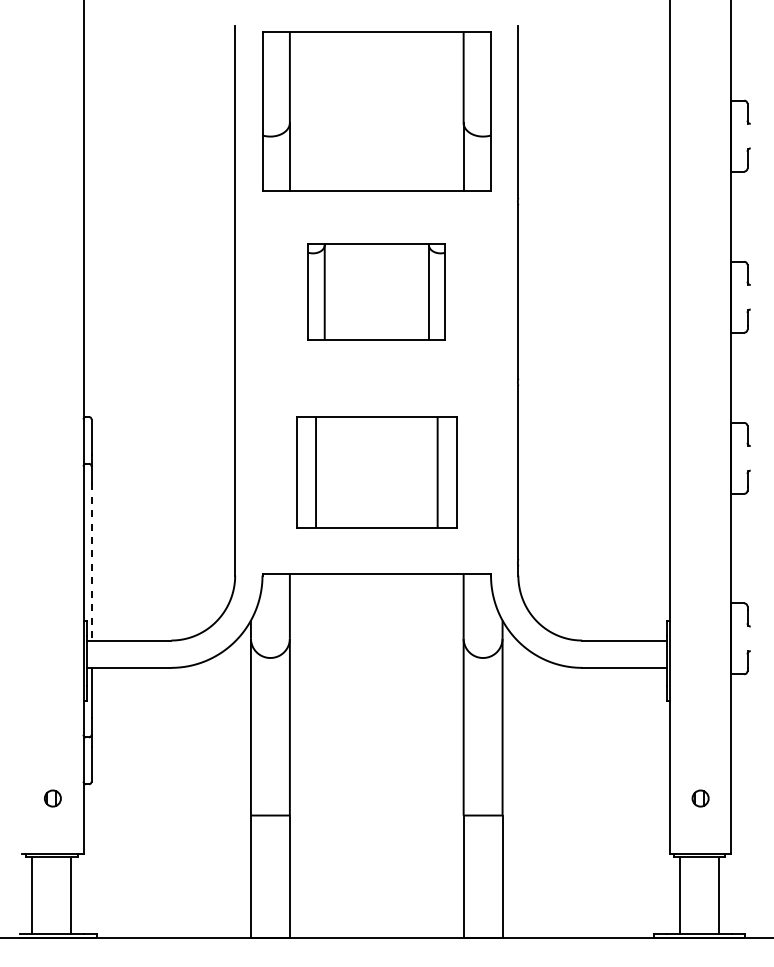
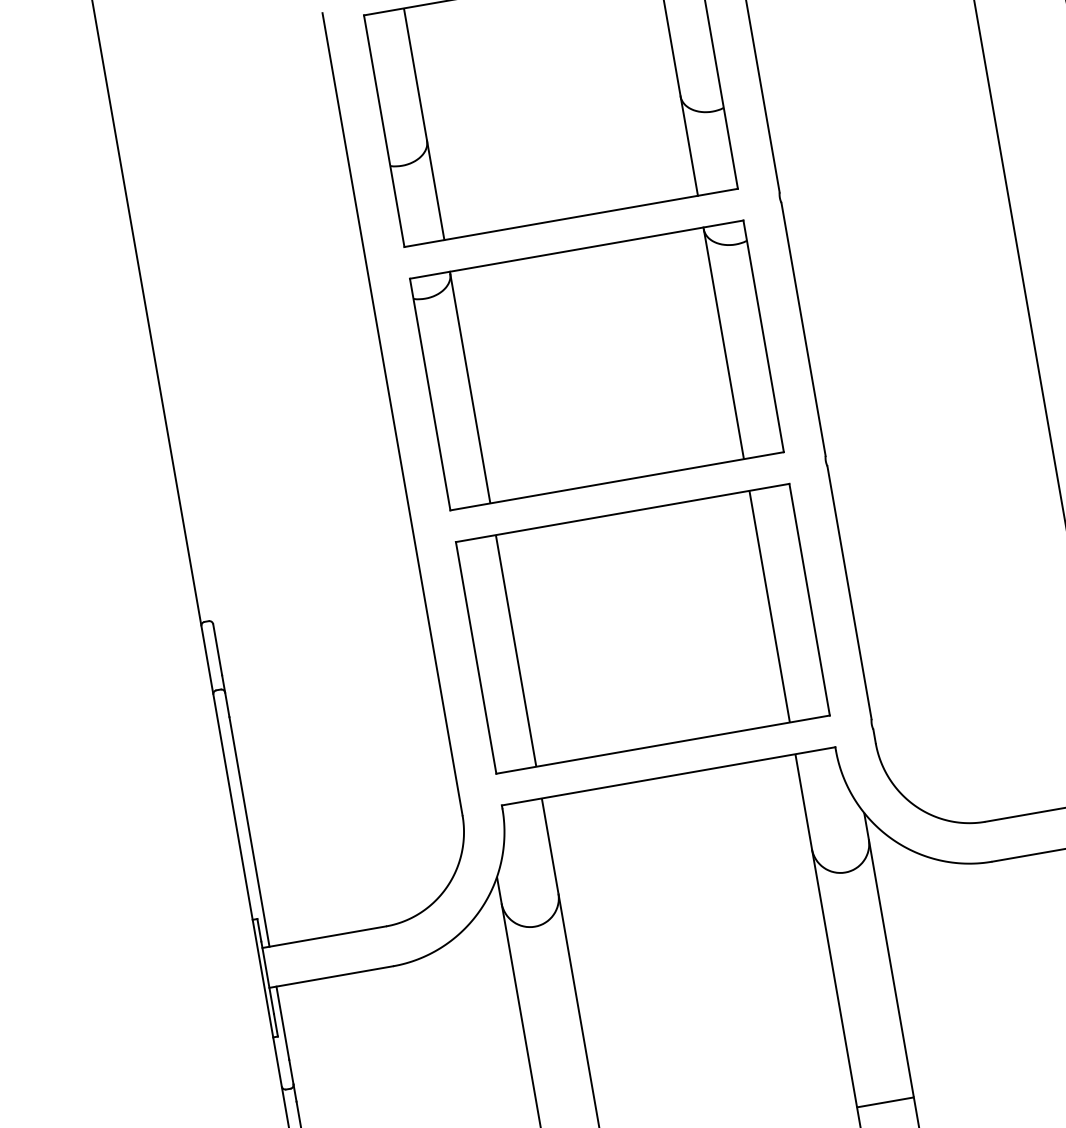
part: (376, 291) -> (596, 364), size x1.67
part: (376, 472) -> (642, 628), size x1.43
line: (91, 561) -> (249, 831), dashed -> solid

